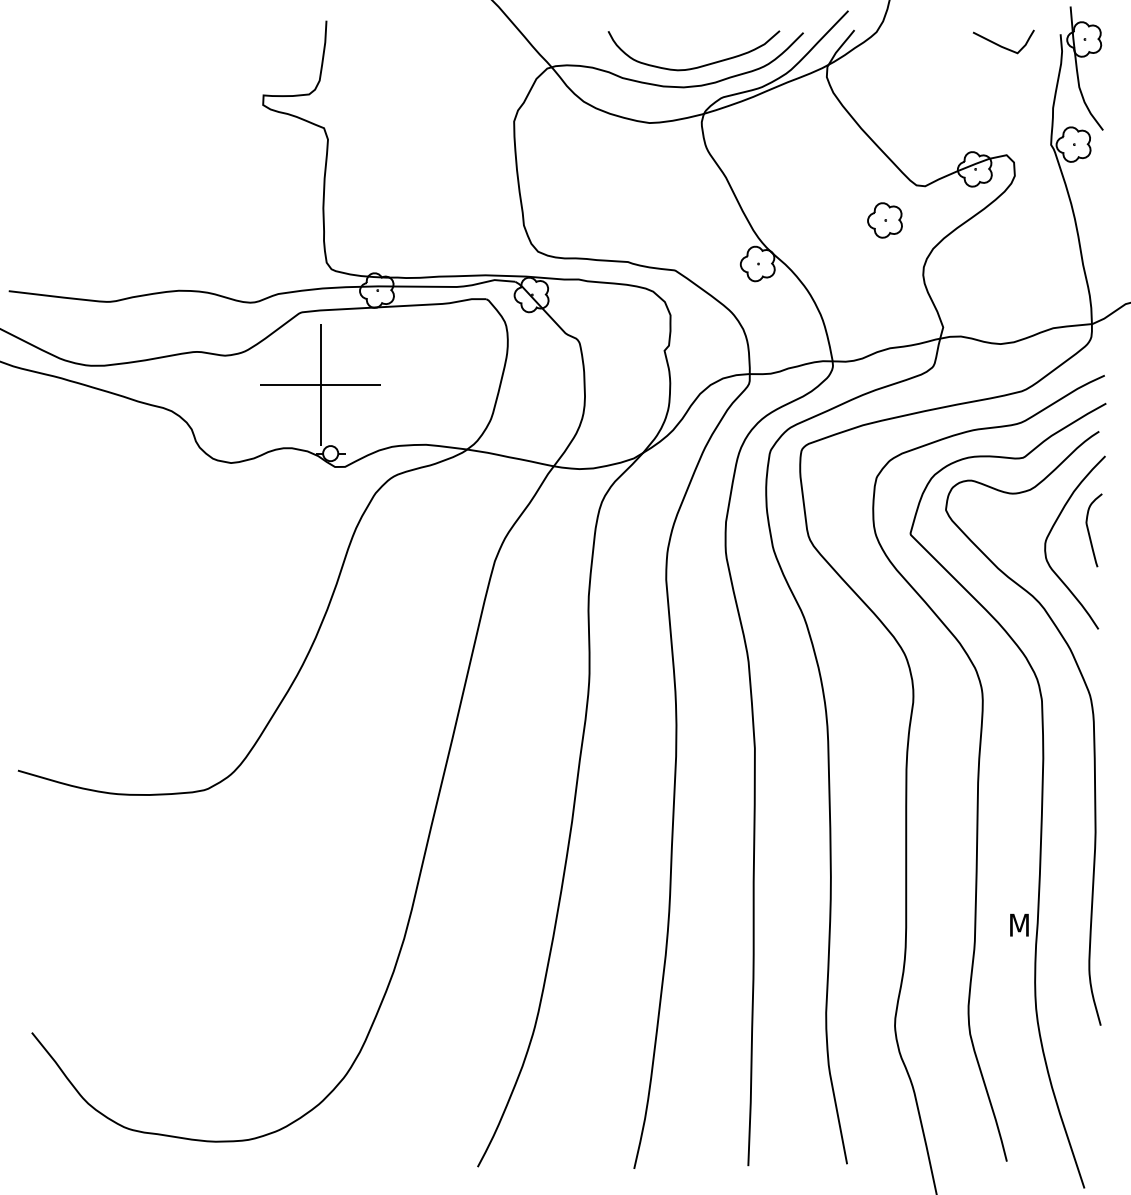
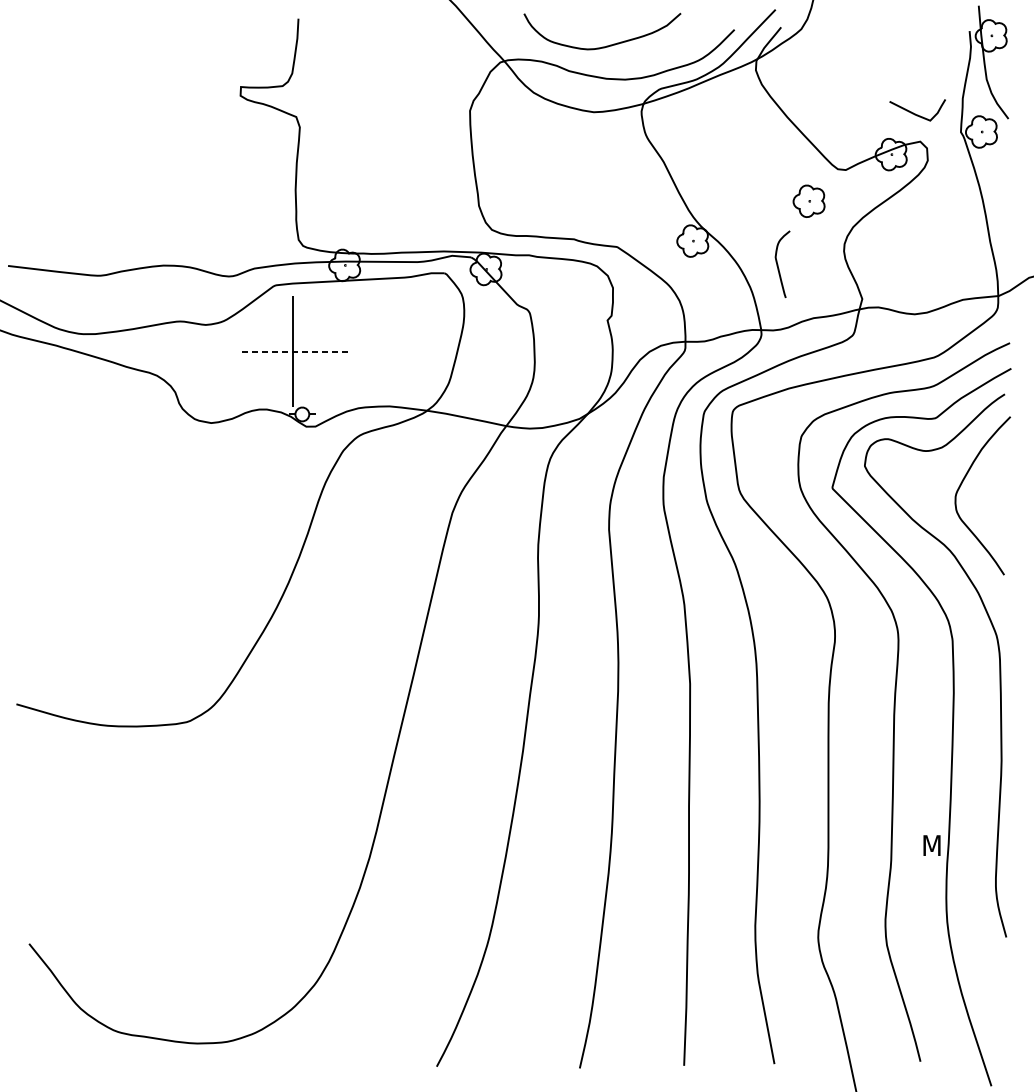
curve: (1001, 45) -> (915, 113), moved
curve: (697, 66) -> (605, 45), moved
line: (320, 385) -> (293, 352), solid -> dashed
curve: (1089, 530) -> (778, 264), moved

